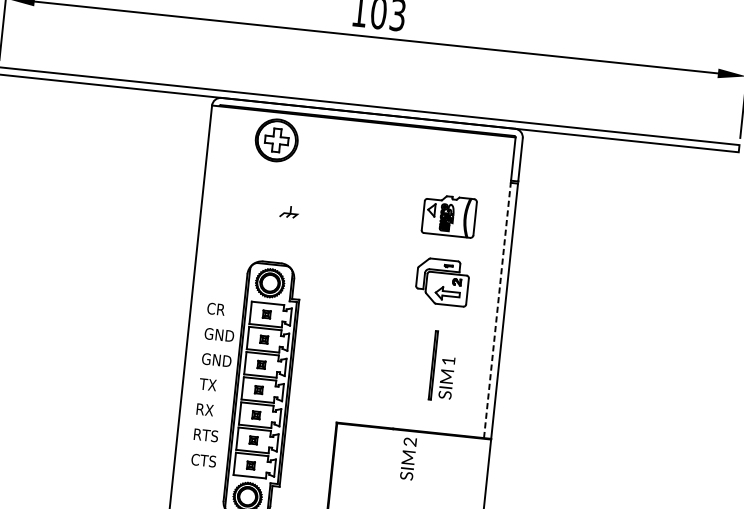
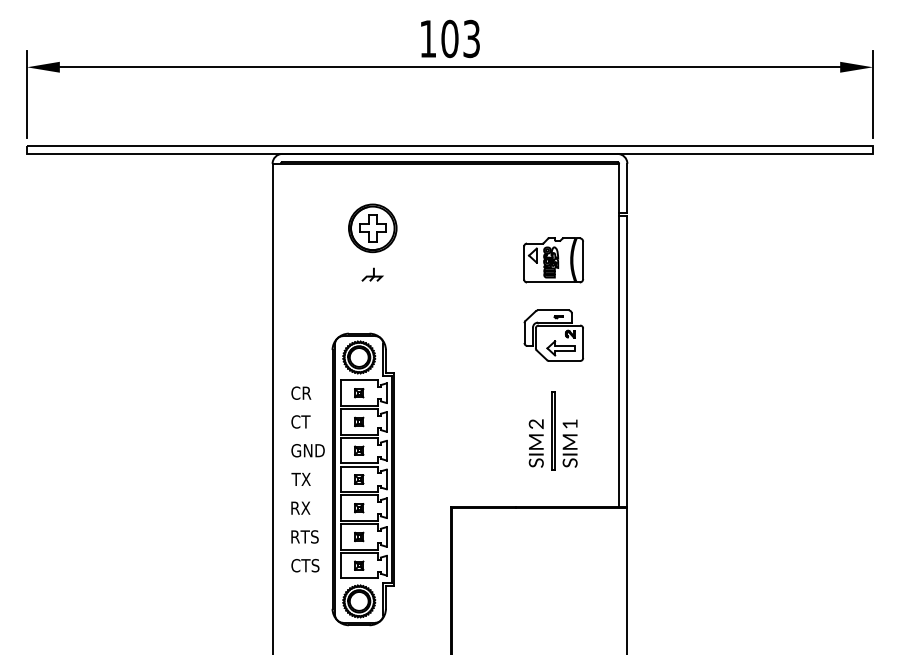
part: (276, 140) -> (372, 228), moved
line: (497, 308) -> (619, 359), dashed -> solid
text: (221, 334) -> (310, 421), GND -> CT
text: (407, 458) -> (535, 443), moved

